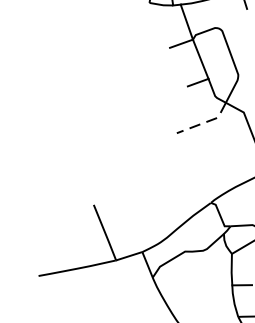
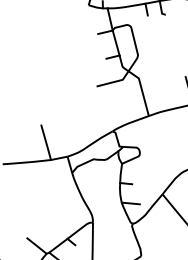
line: (206, 121) -> (115, 81), dashed -> solid

